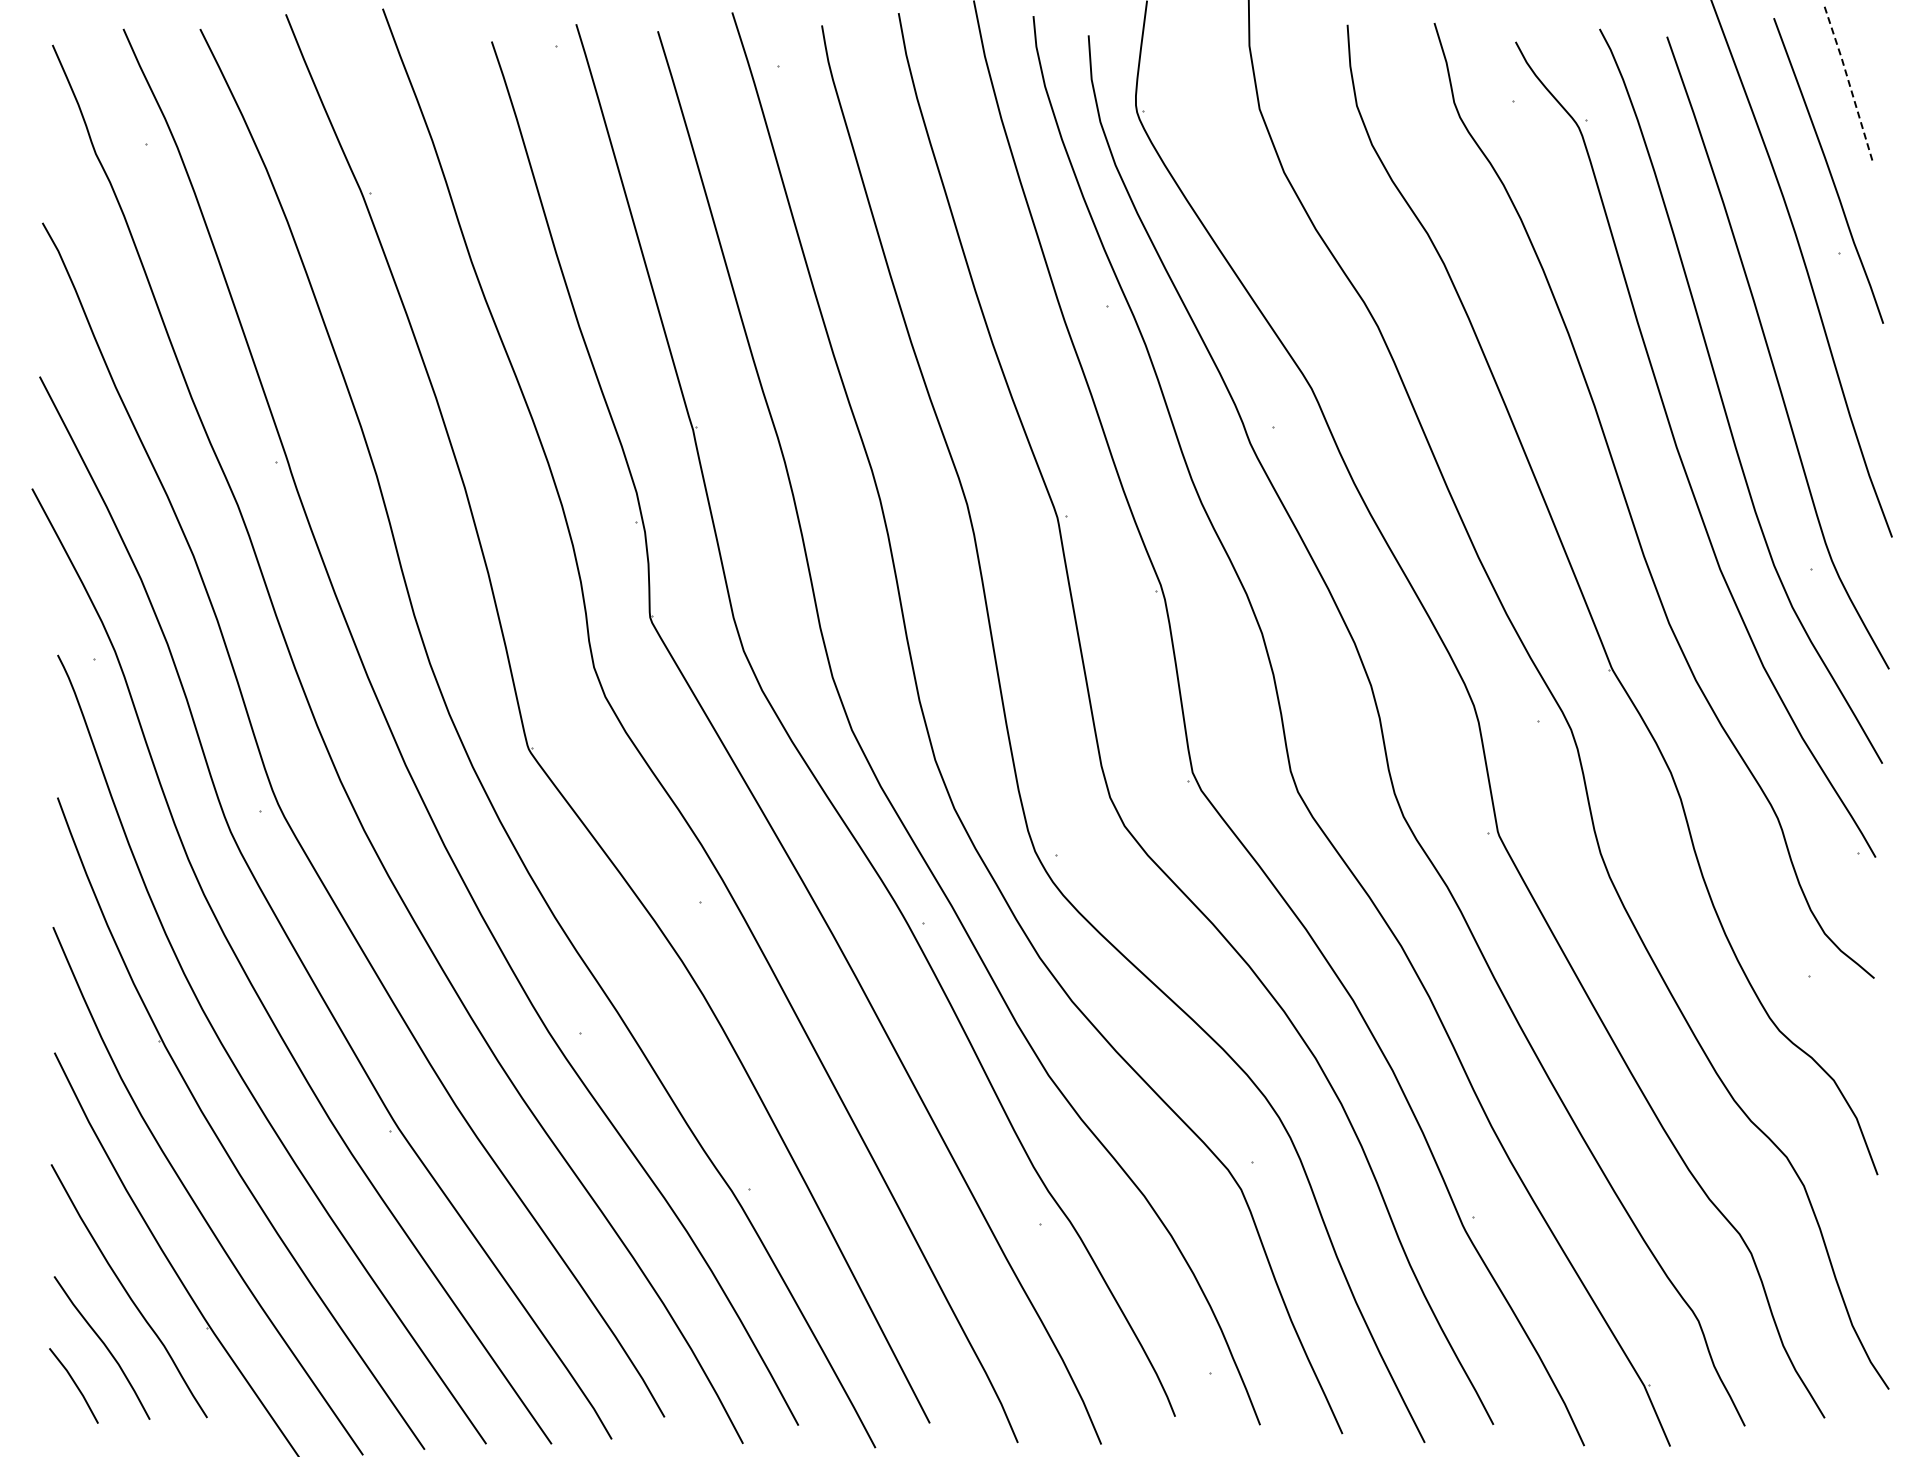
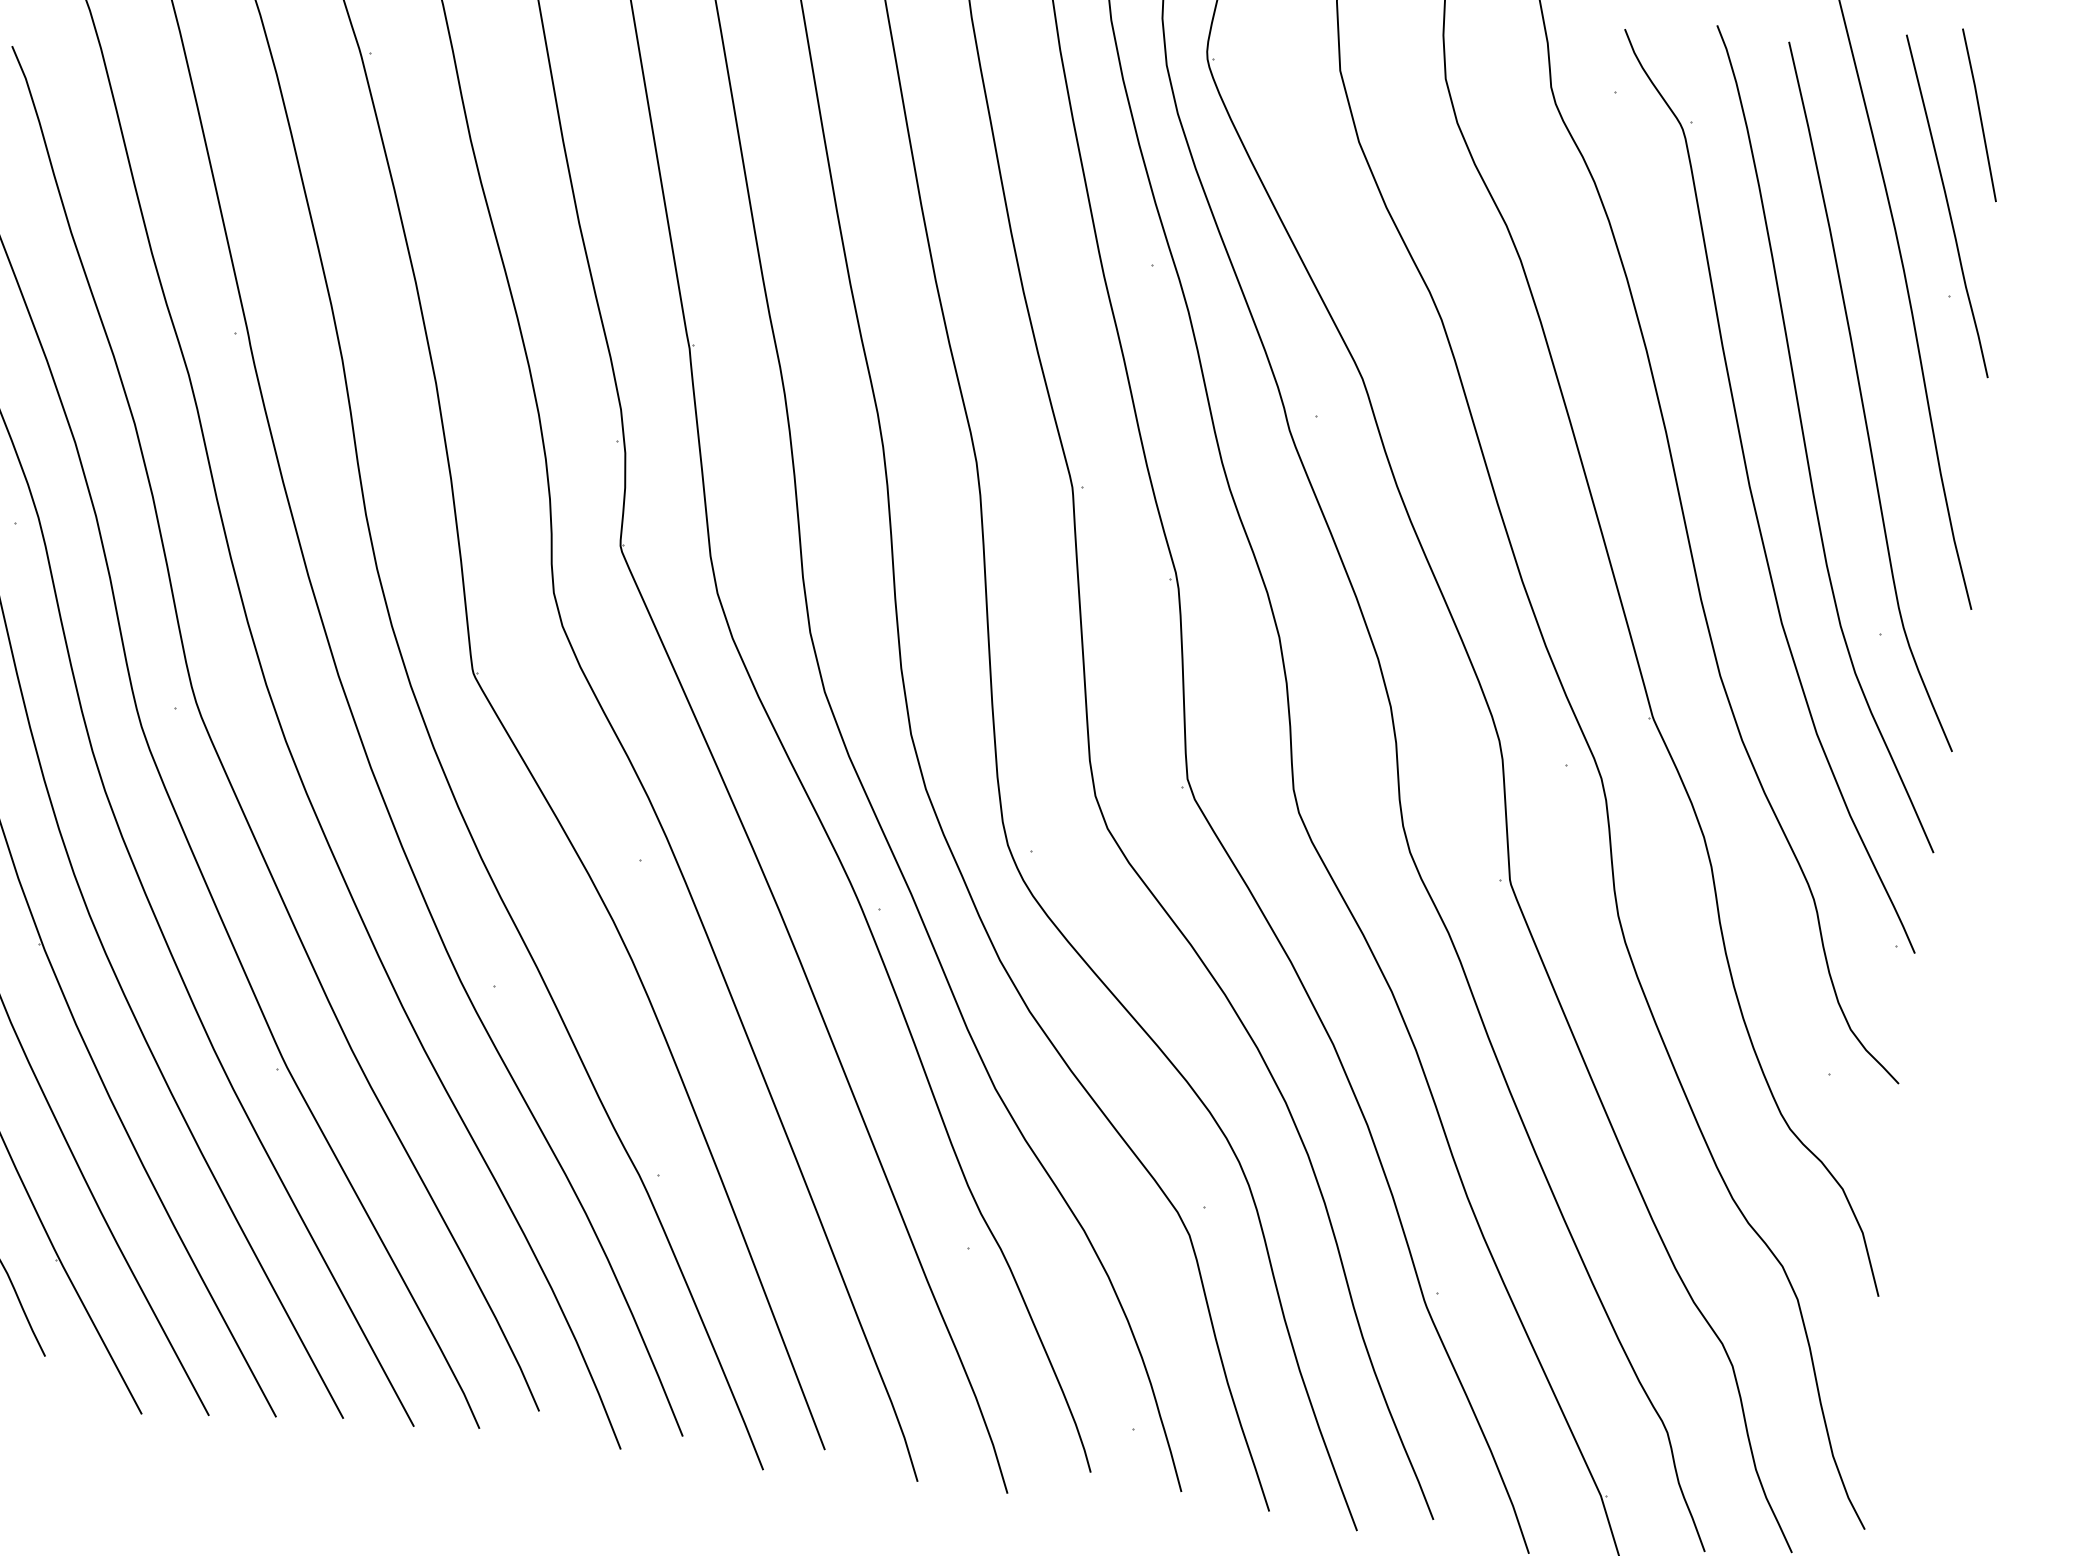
line: (1849, 83) -> (1980, 114), dashed -> solid

